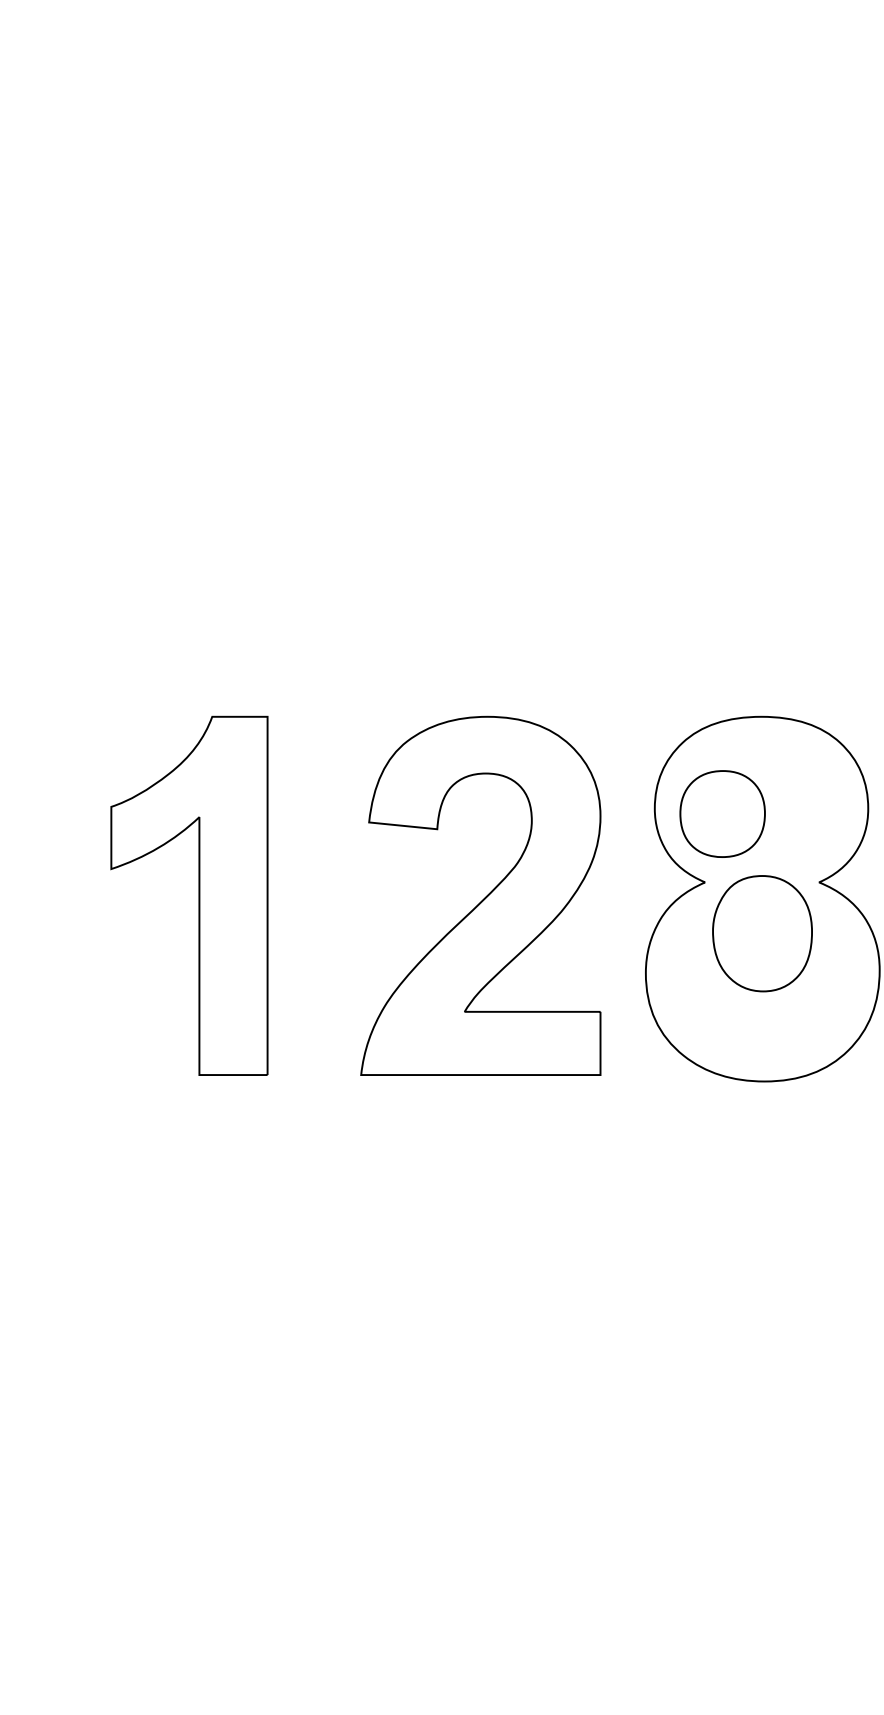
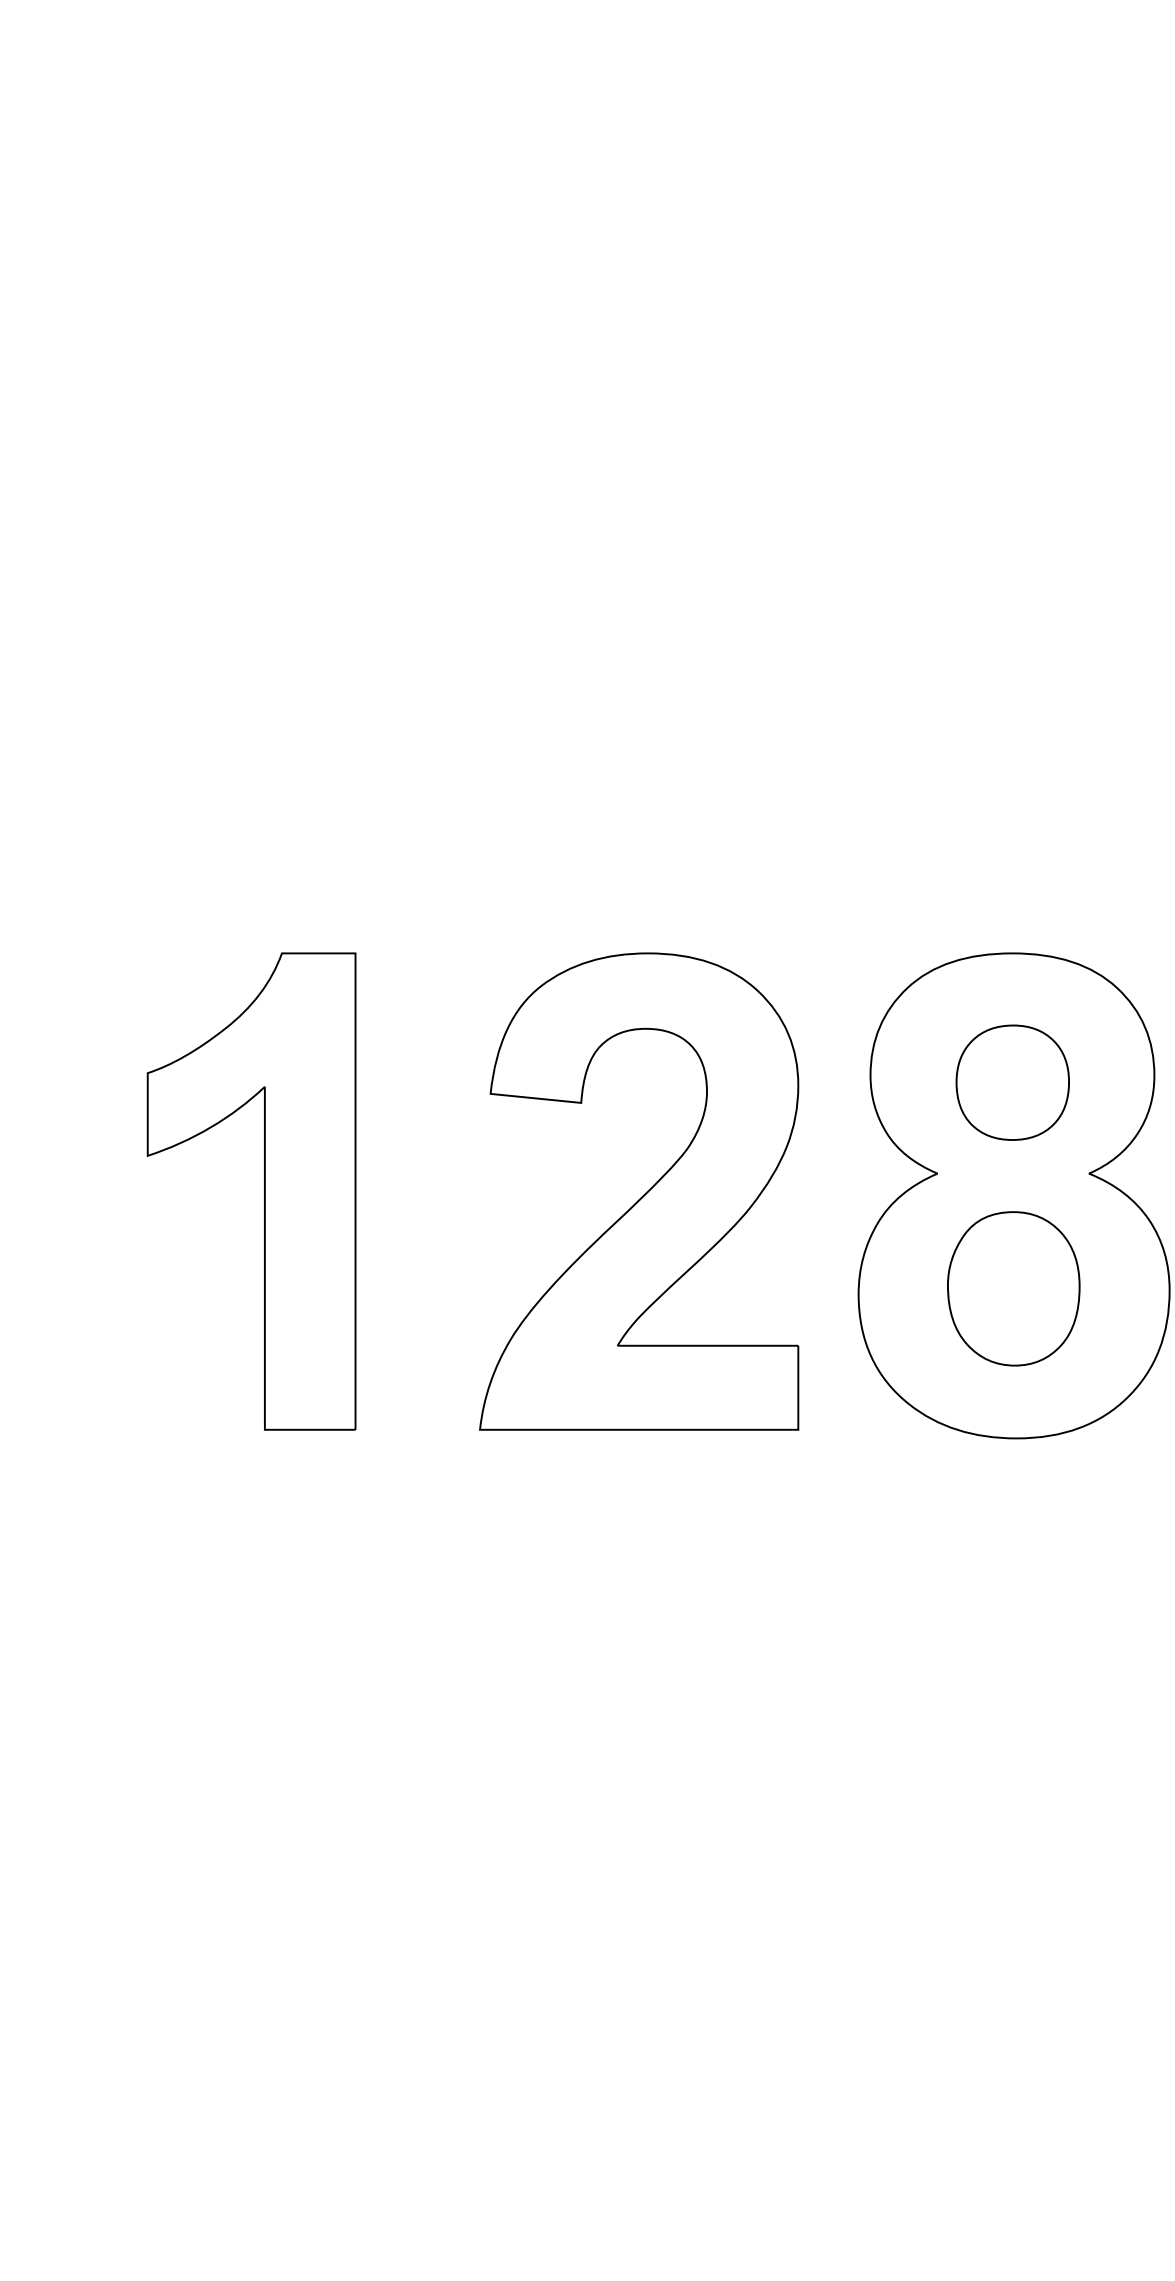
part: (722, 813) -> (1012, 1082), moved
part: (762, 933) -> (1013, 1288), moved

